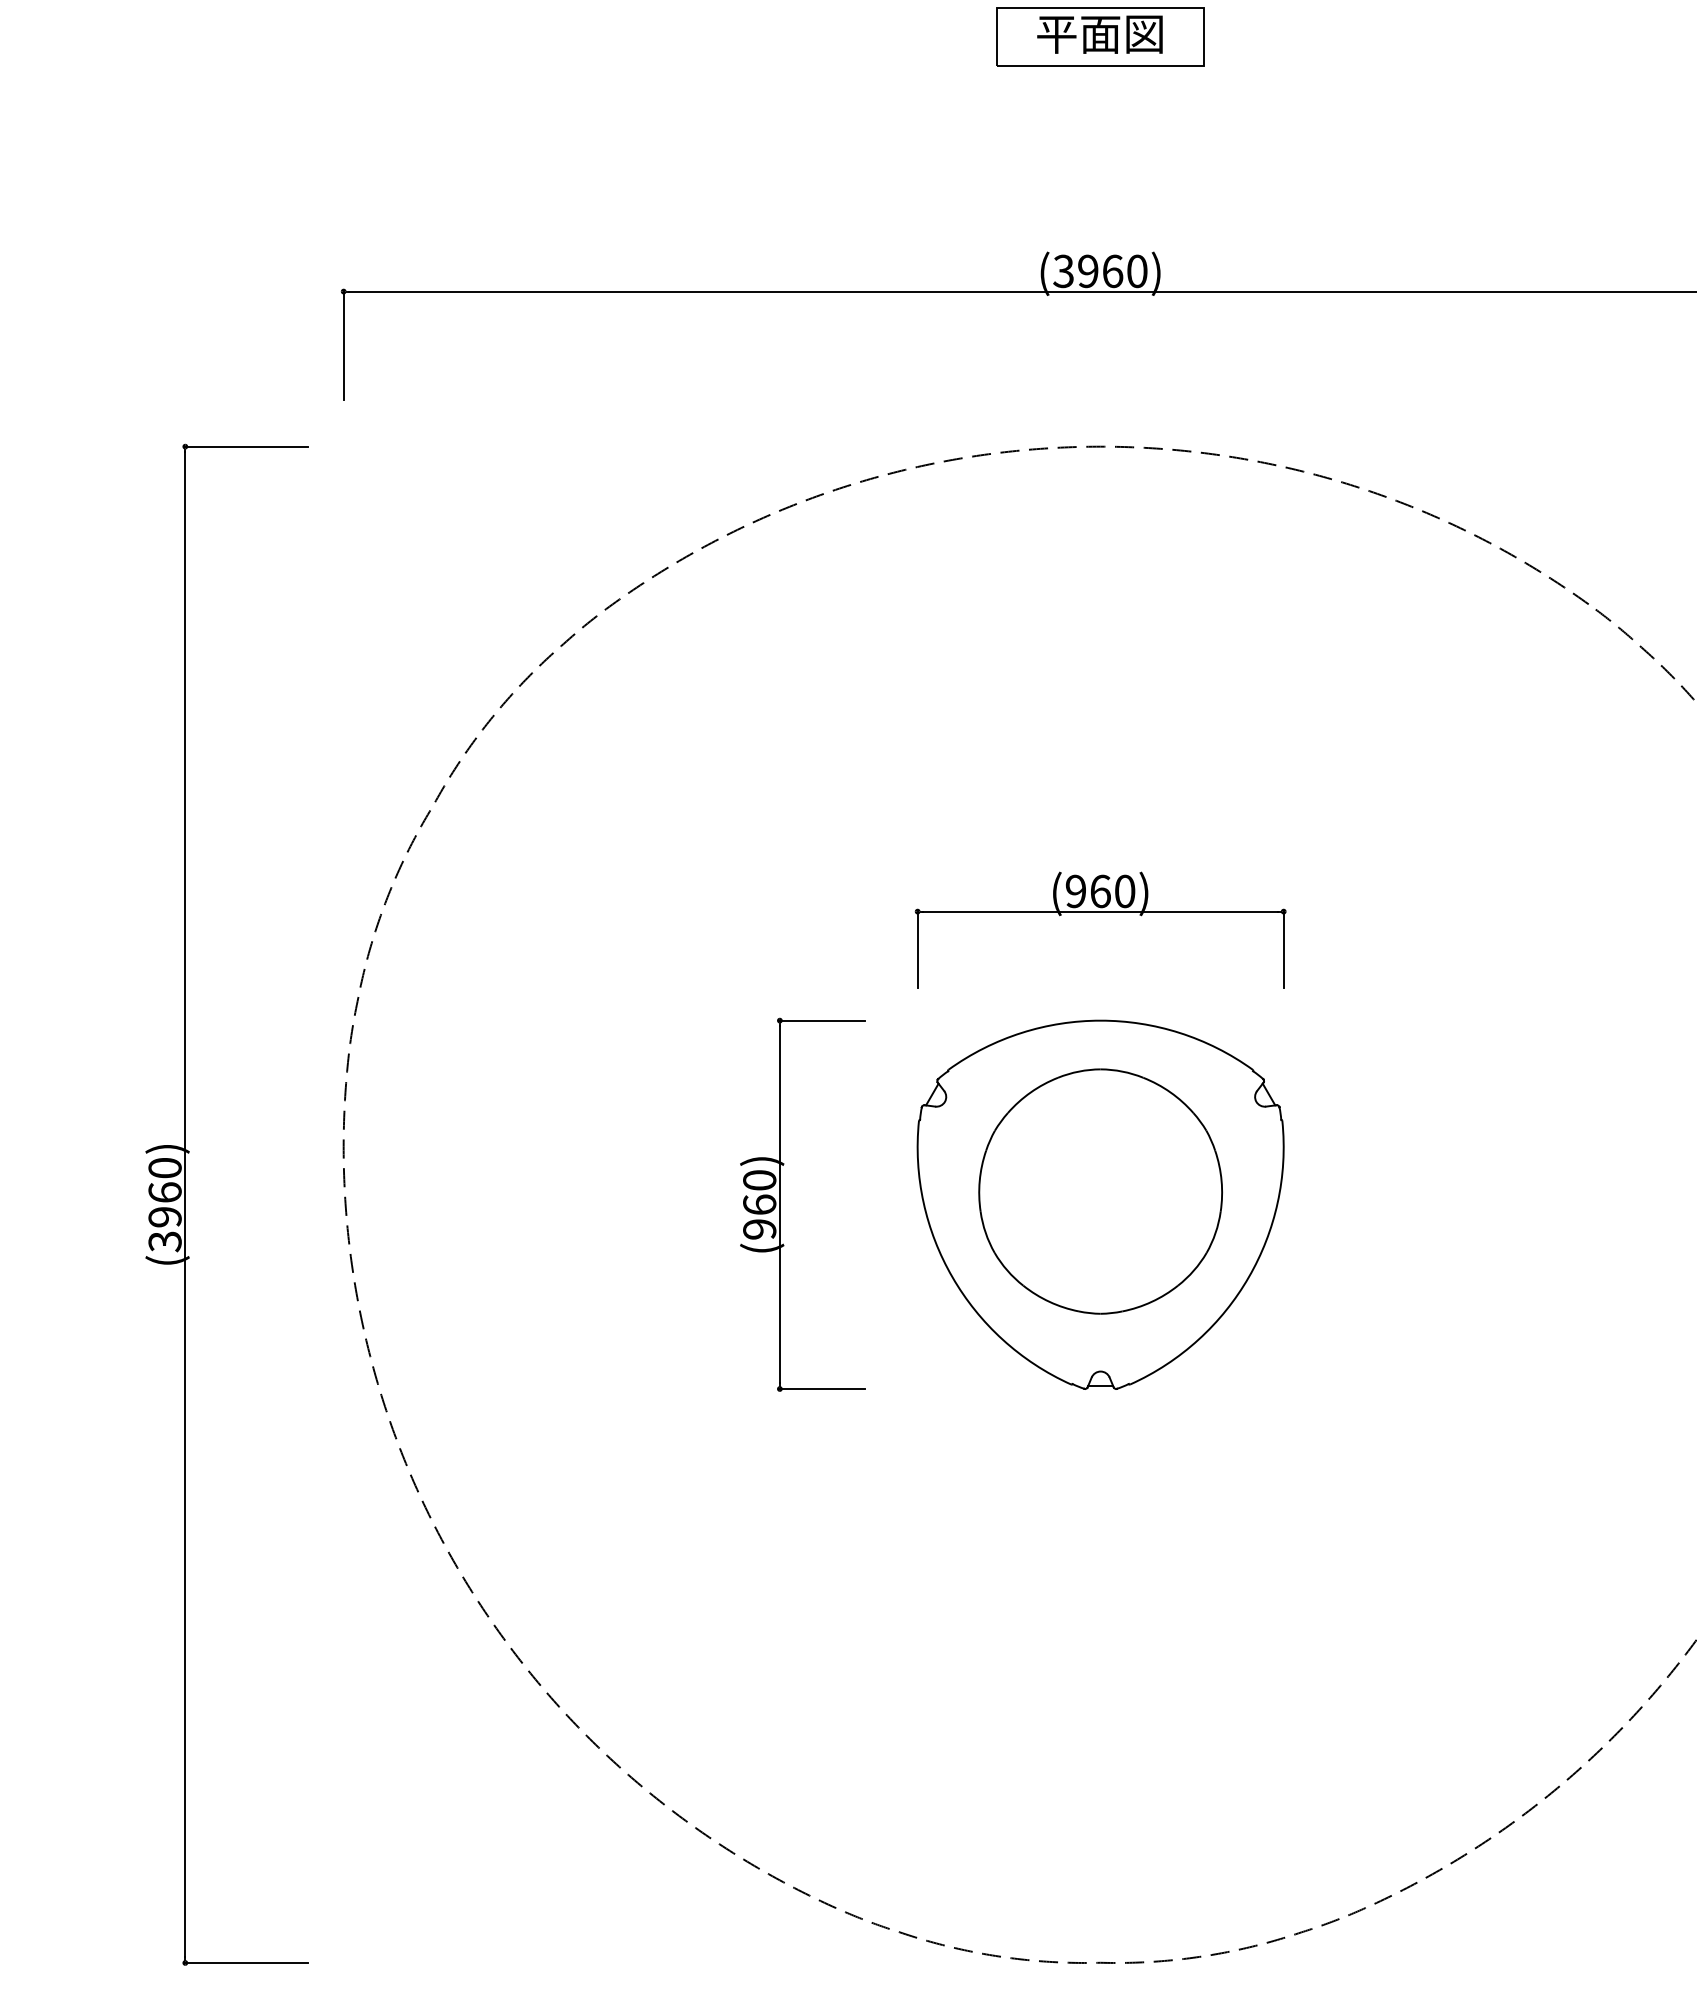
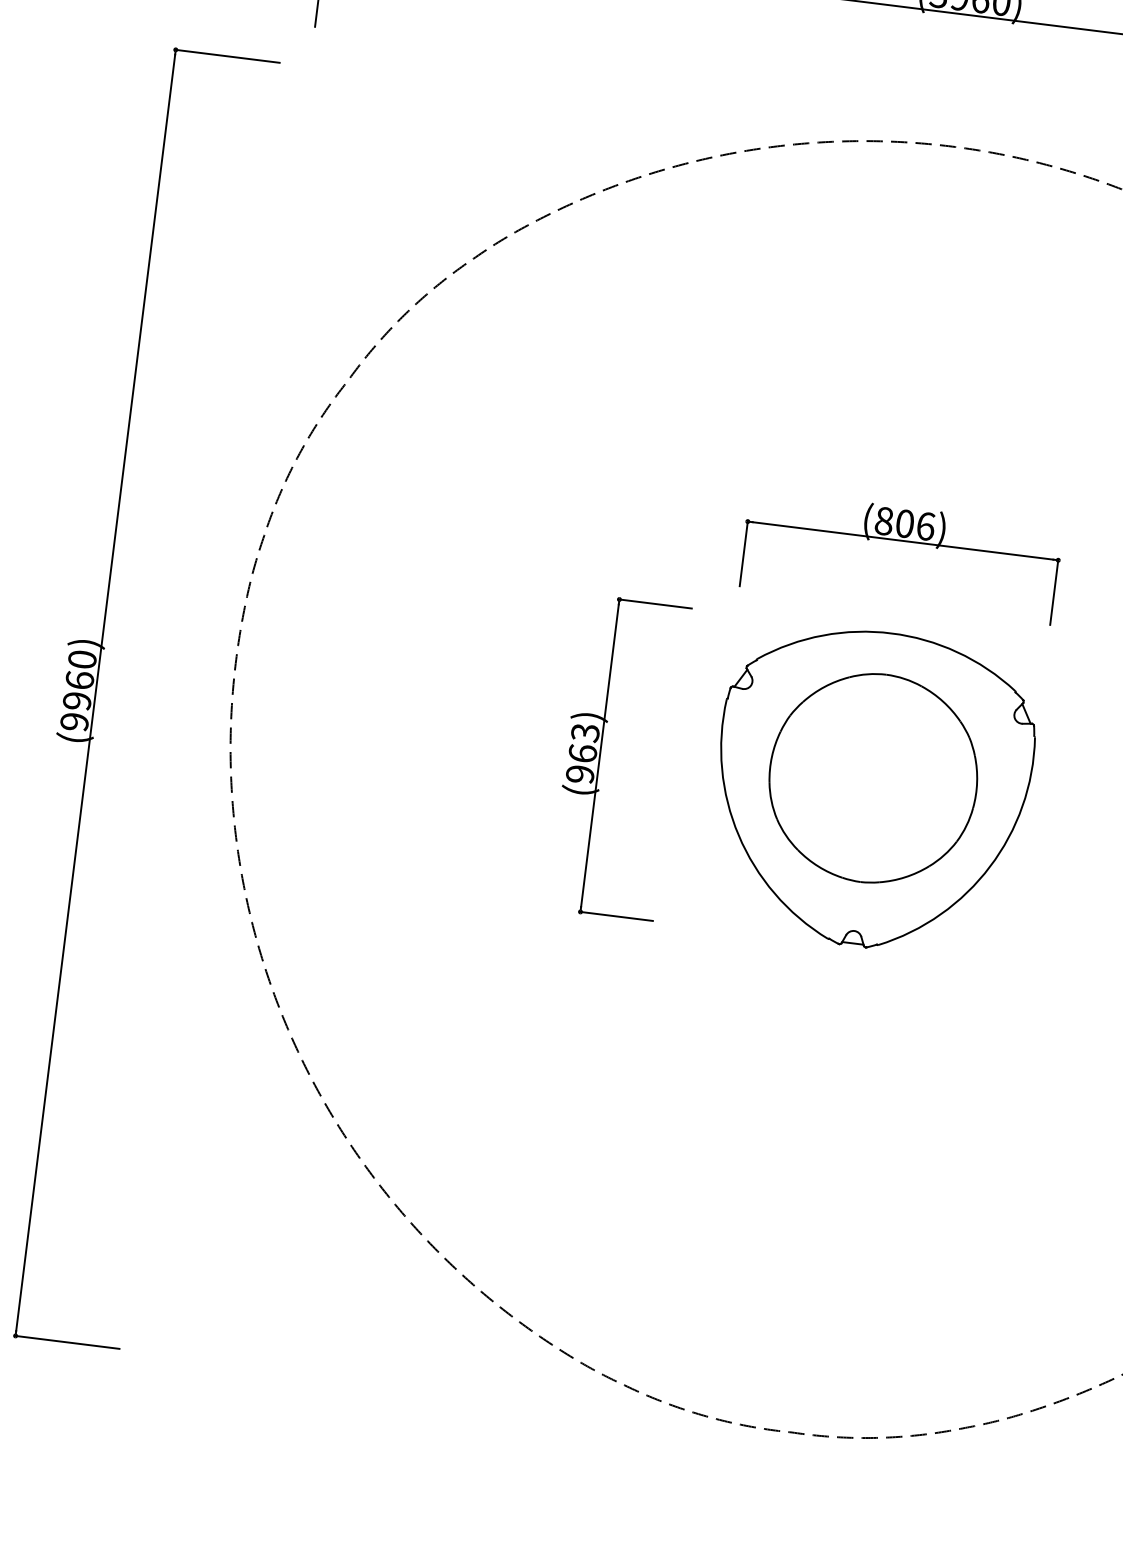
text: (1100, 891) -> (904, 523), (960) -> (806)
text: (759, 1180) -> (585, 732), (960) -> (963)
text: (164, 1241) -> (74, 721), (3960) -> (9960)

